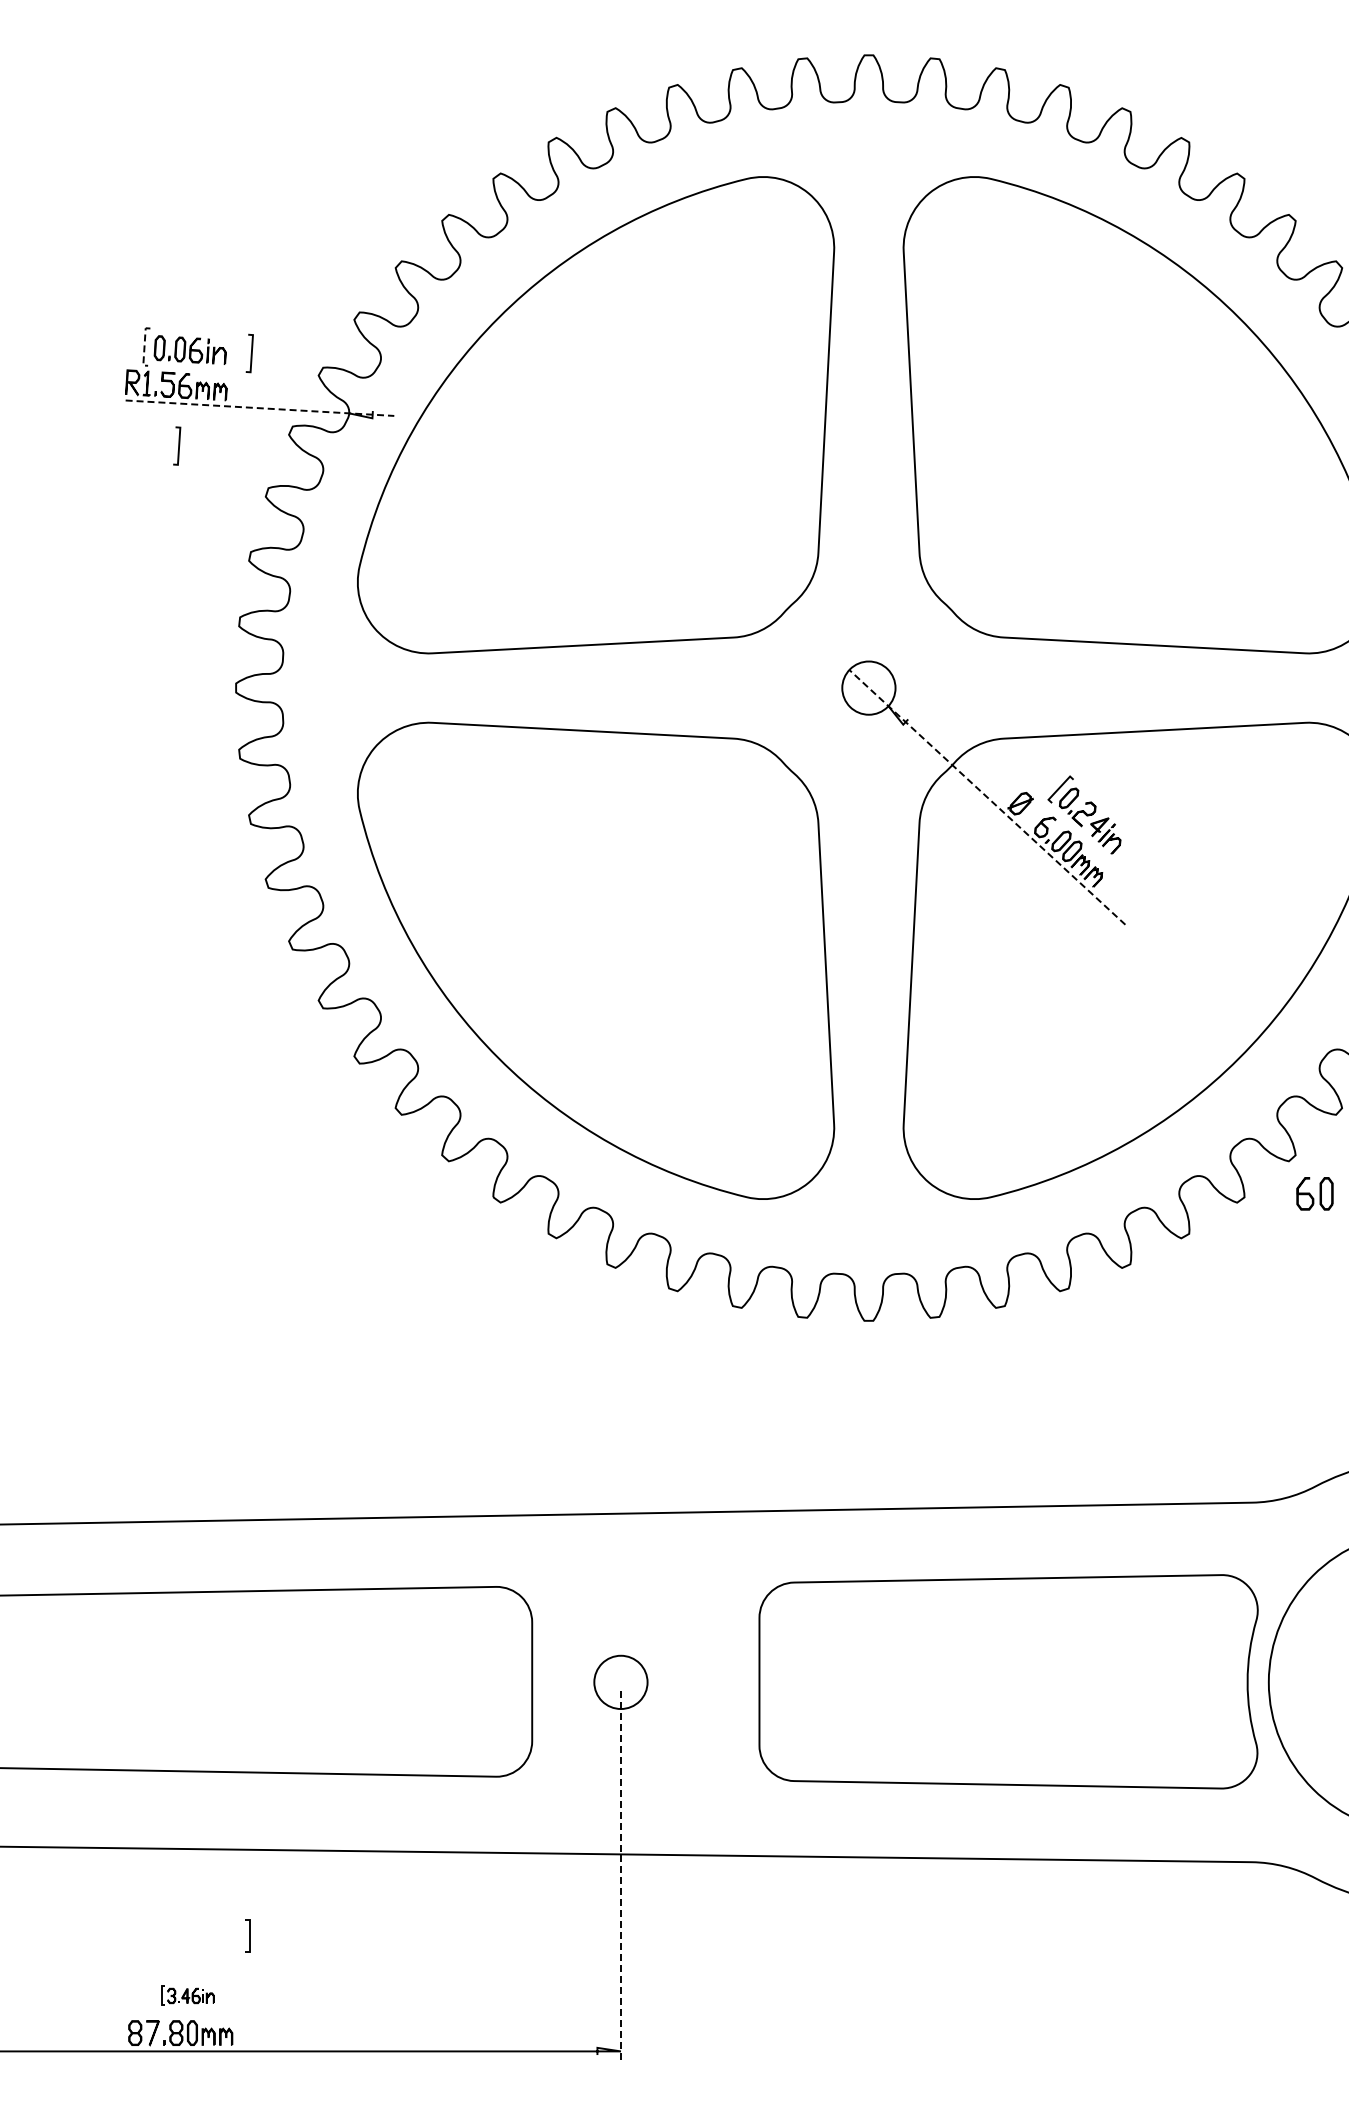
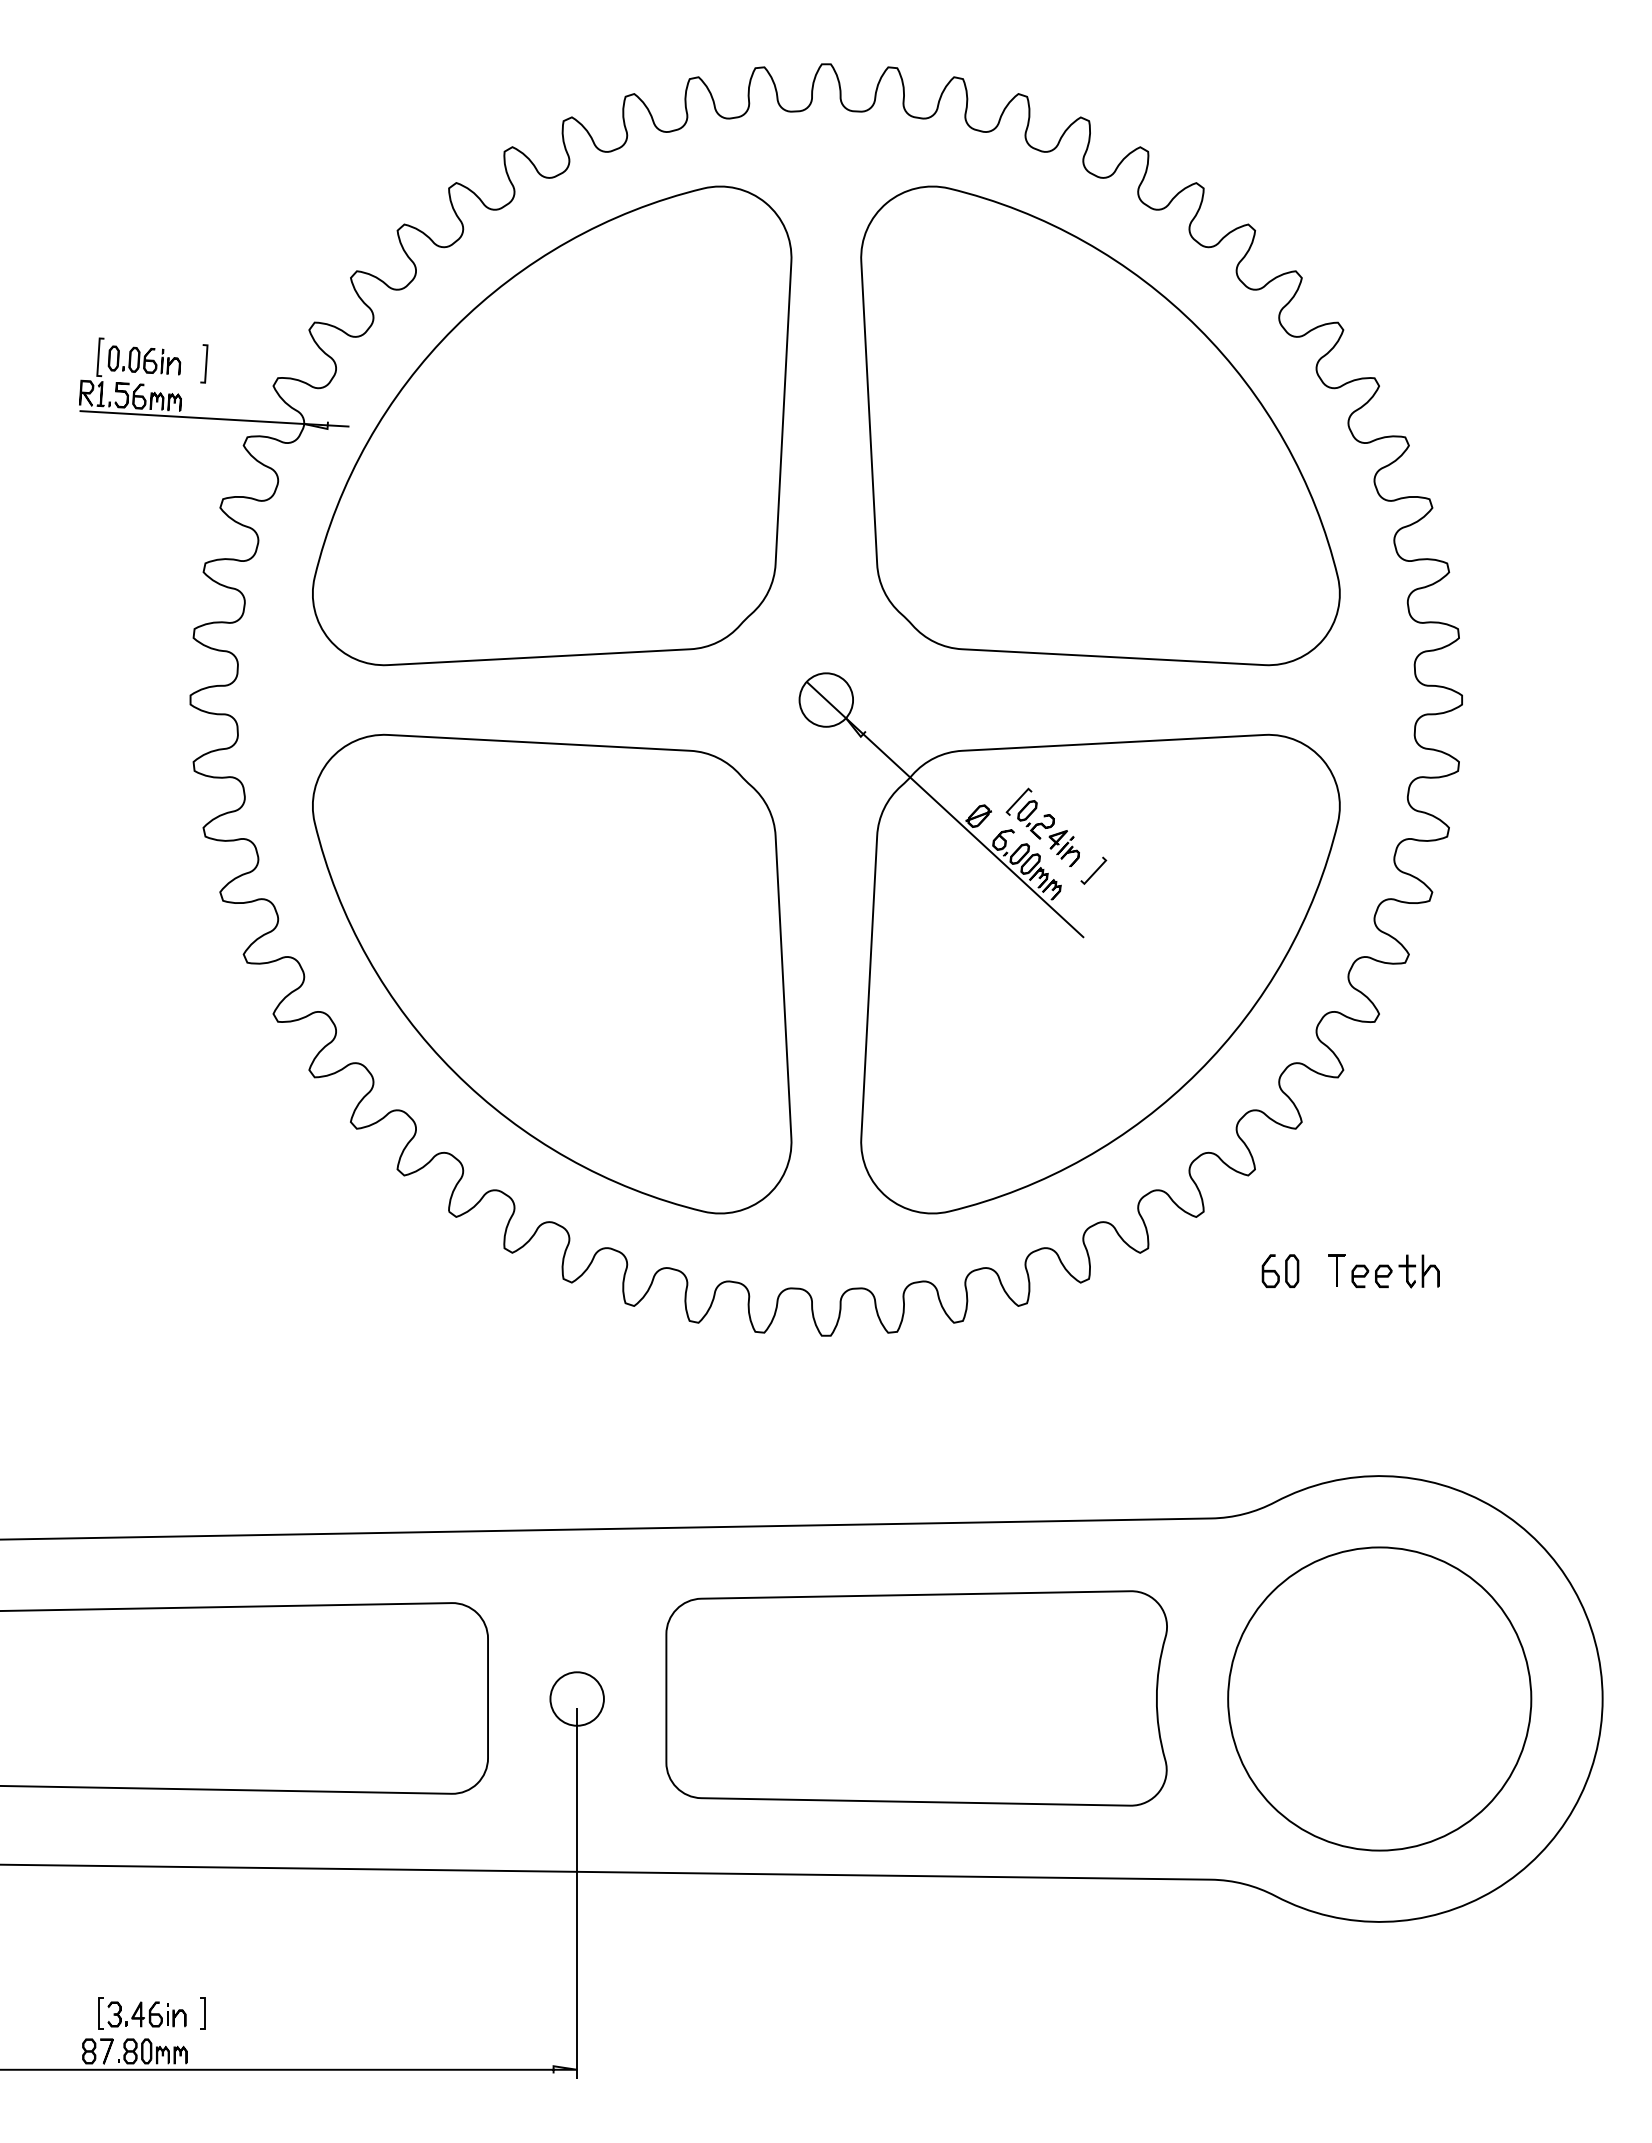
line: (144, 347) -> (98, 357), dashed -> solid
line: (260, 407) -> (215, 418), dashed -> solid
line: (178, 445) -> (132, 456), removed
line: (986, 797) -> (944, 809), dashed -> solid
line: (1135, 858) -> (1094, 871), added
part: (1314, 1193) -> (1280, 1270), moved
part: (1008, 1681) -> (916, 1698), moved
line: (621, 1875) -> (577, 1893), dashed -> solid
line: (249, 1935) -> (204, 2013), moved
part: (188, 1995) -> (142, 2013), size x1.67

